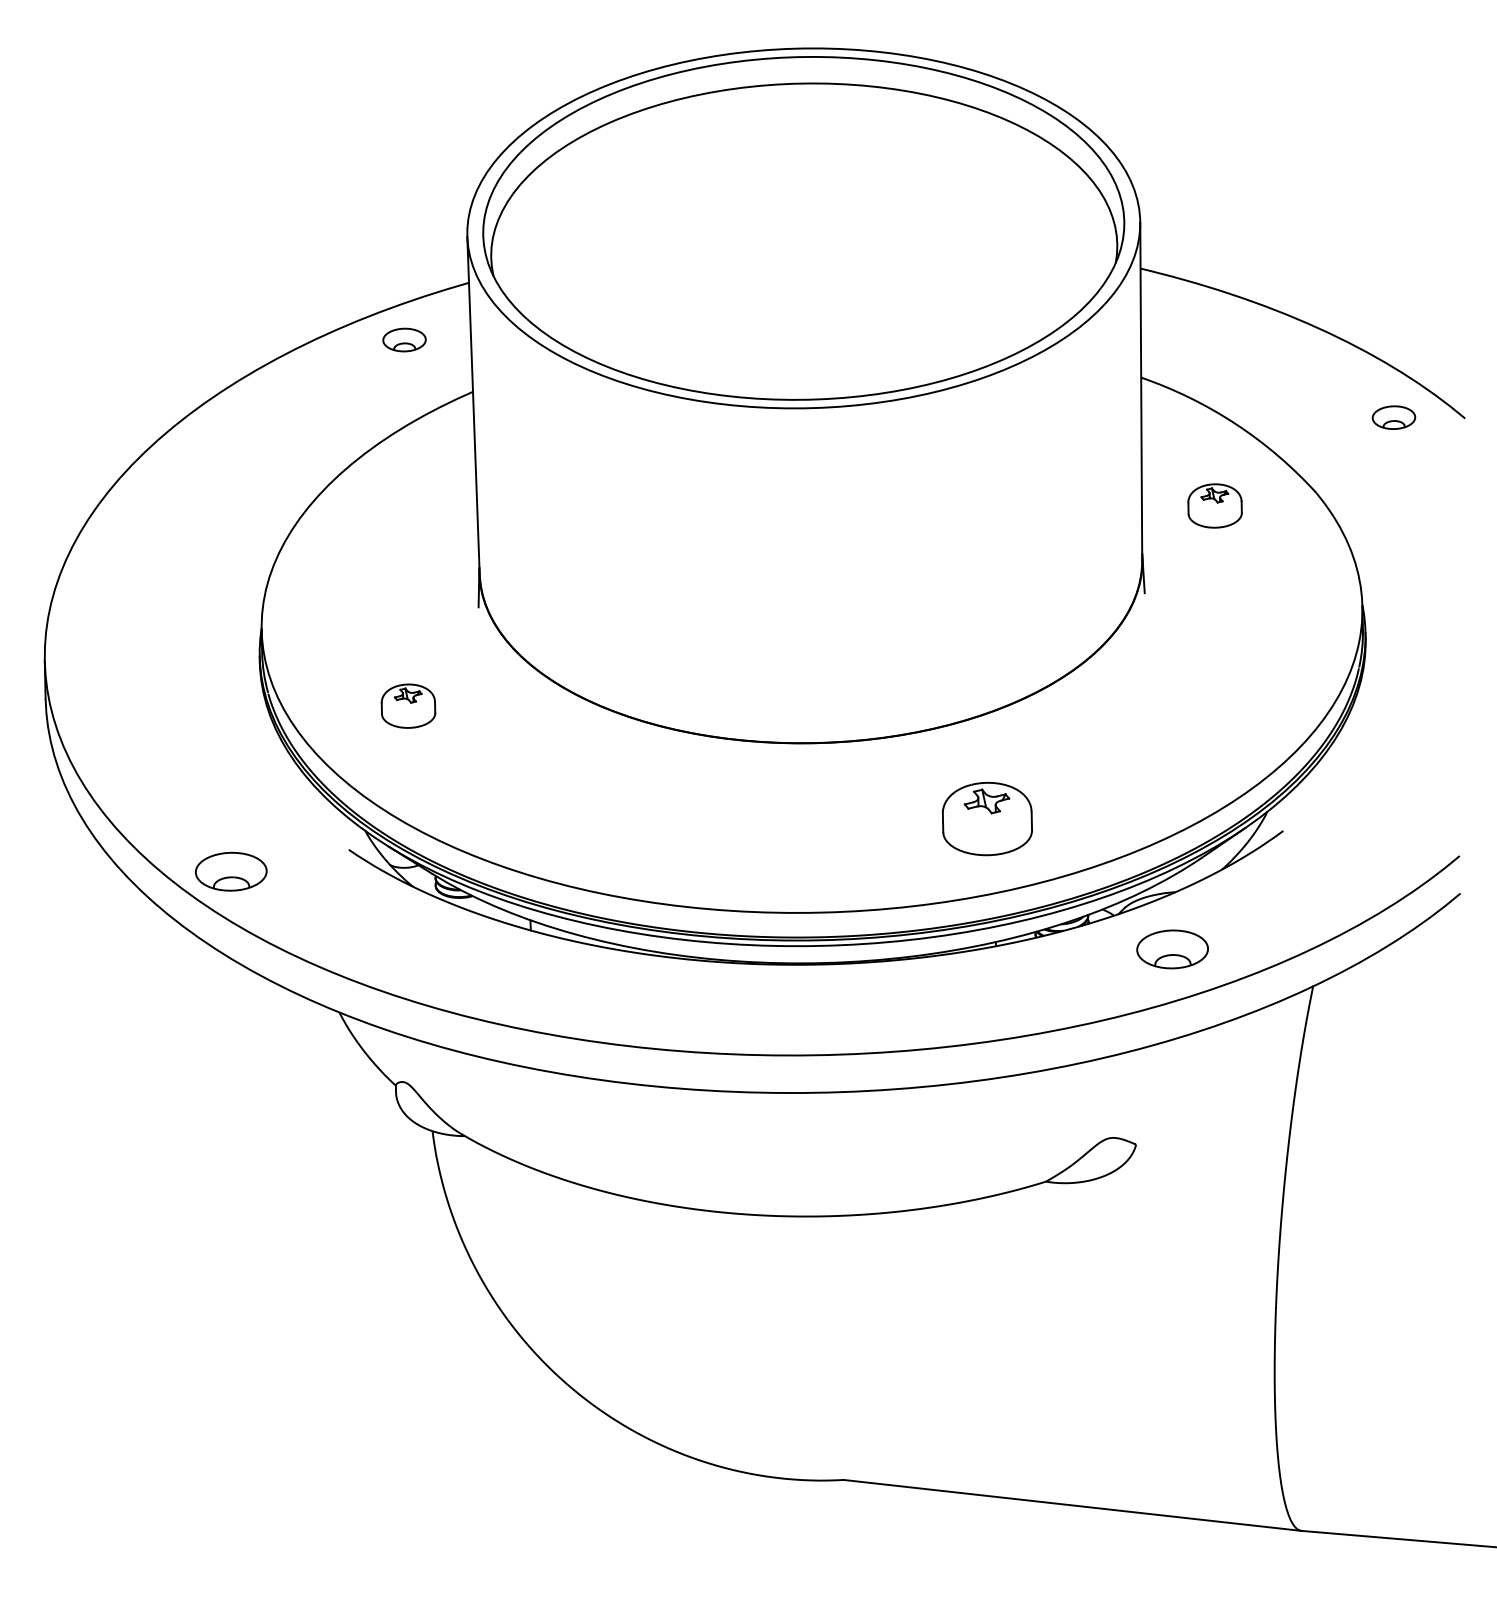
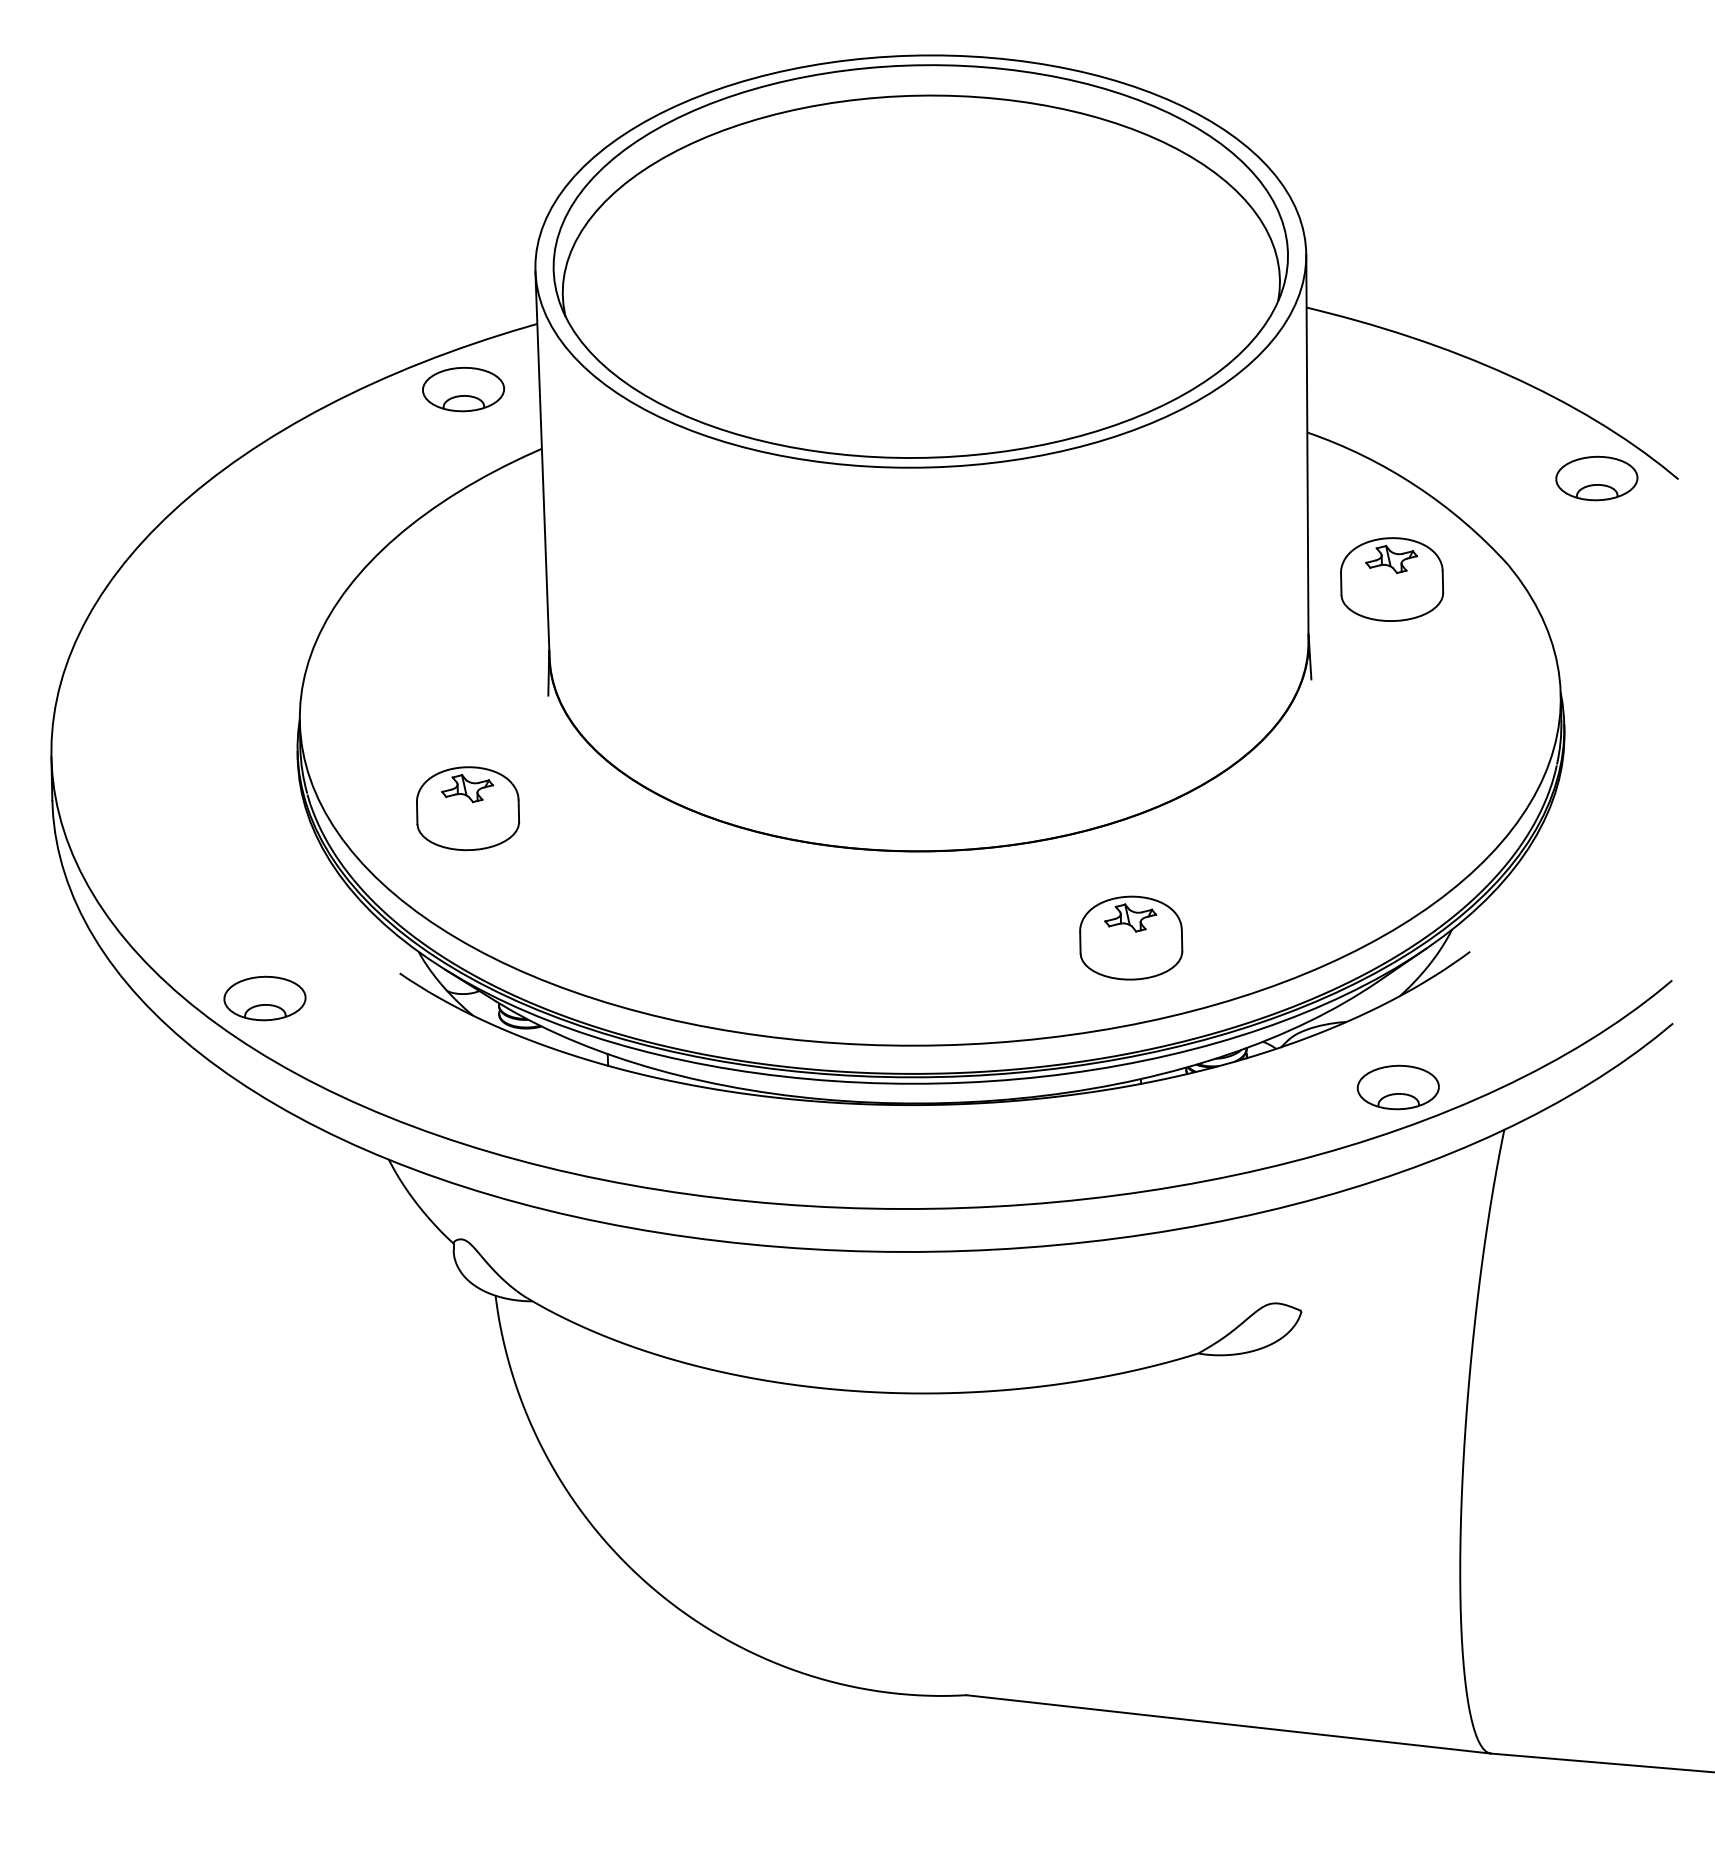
part: (404, 339) -> (463, 388), size x1.67
part: (1393, 417) -> (1596, 478), size x1.67
part: (1214, 505) -> (1391, 578), size x1.67
part: (408, 706) -> (468, 809), size x1.67
part: (1172, 949) -> (1398, 1087), moved

